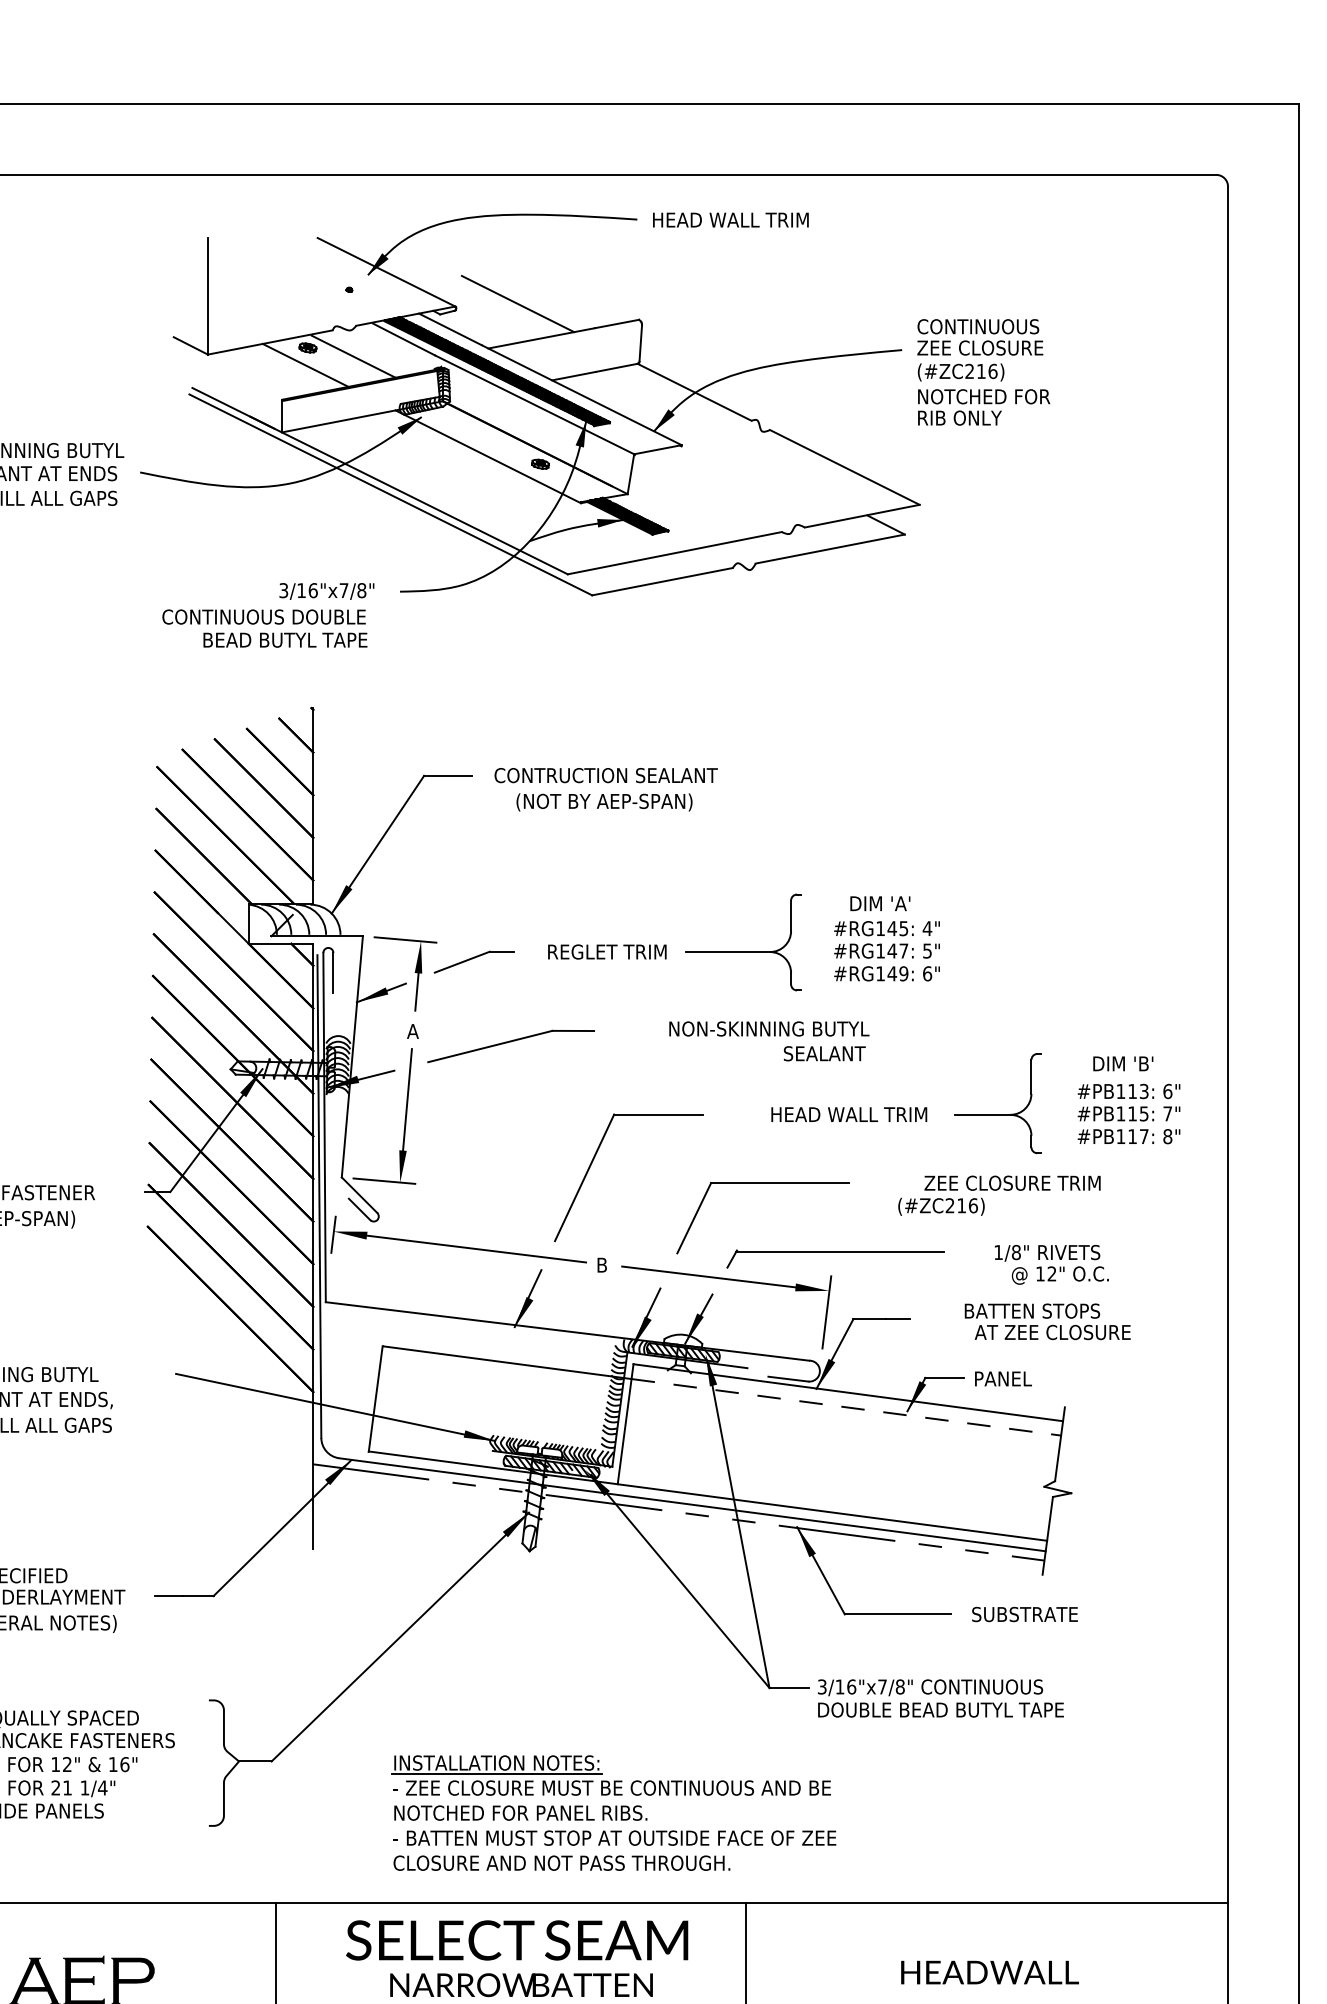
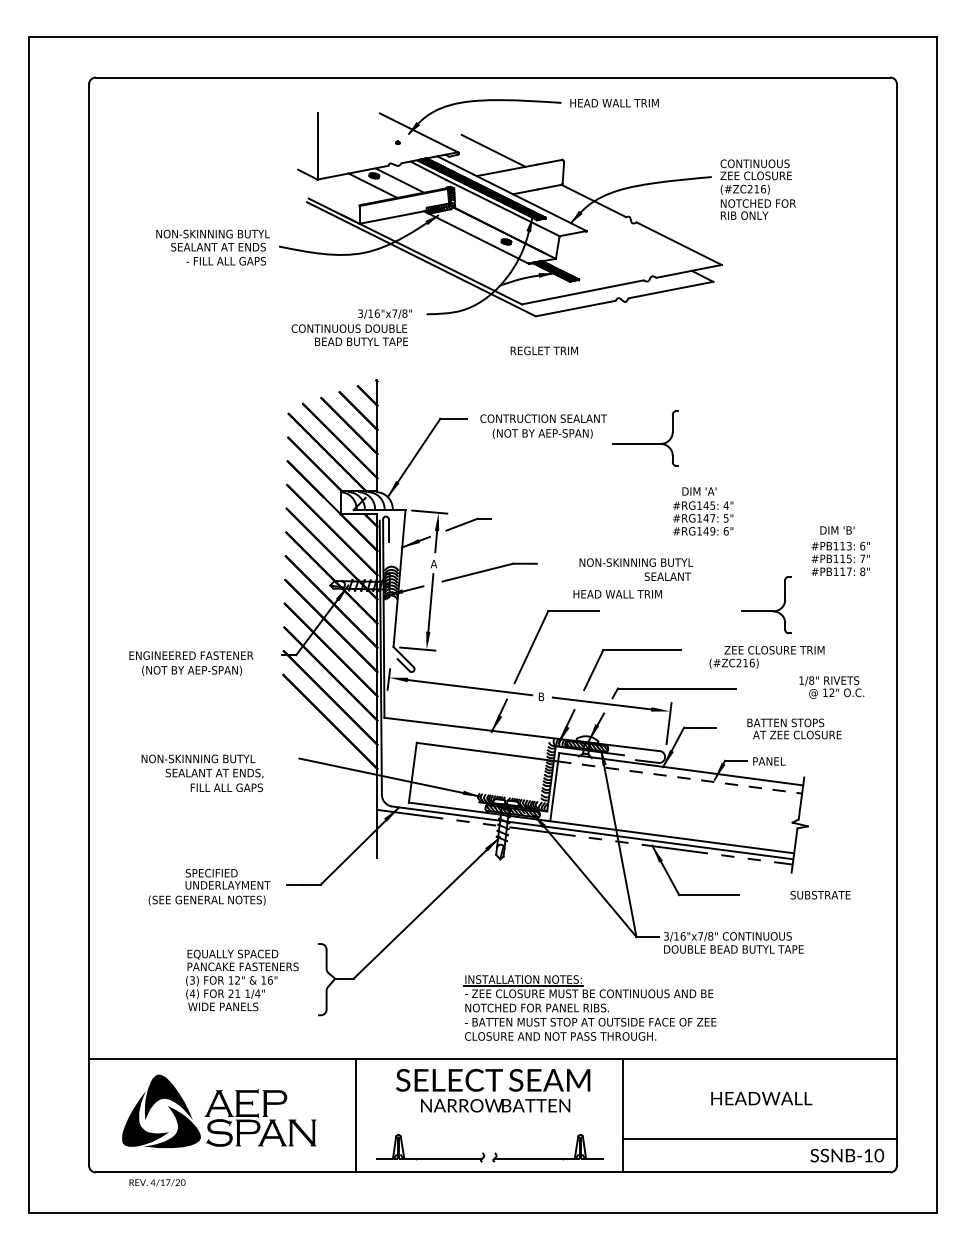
part: (743, 942) -> (645, 438), moved
text: (605, 951) -> (543, 350), moved
text: (1128, 1100) -> (840, 551), moved
text: (848, 1114) -> (617, 594), moved
text: (1051, 1264) -> (831, 687), moved
text: (1024, 1615) -> (820, 895), moved
part: (612, 1812) -> (589, 1007), moved

